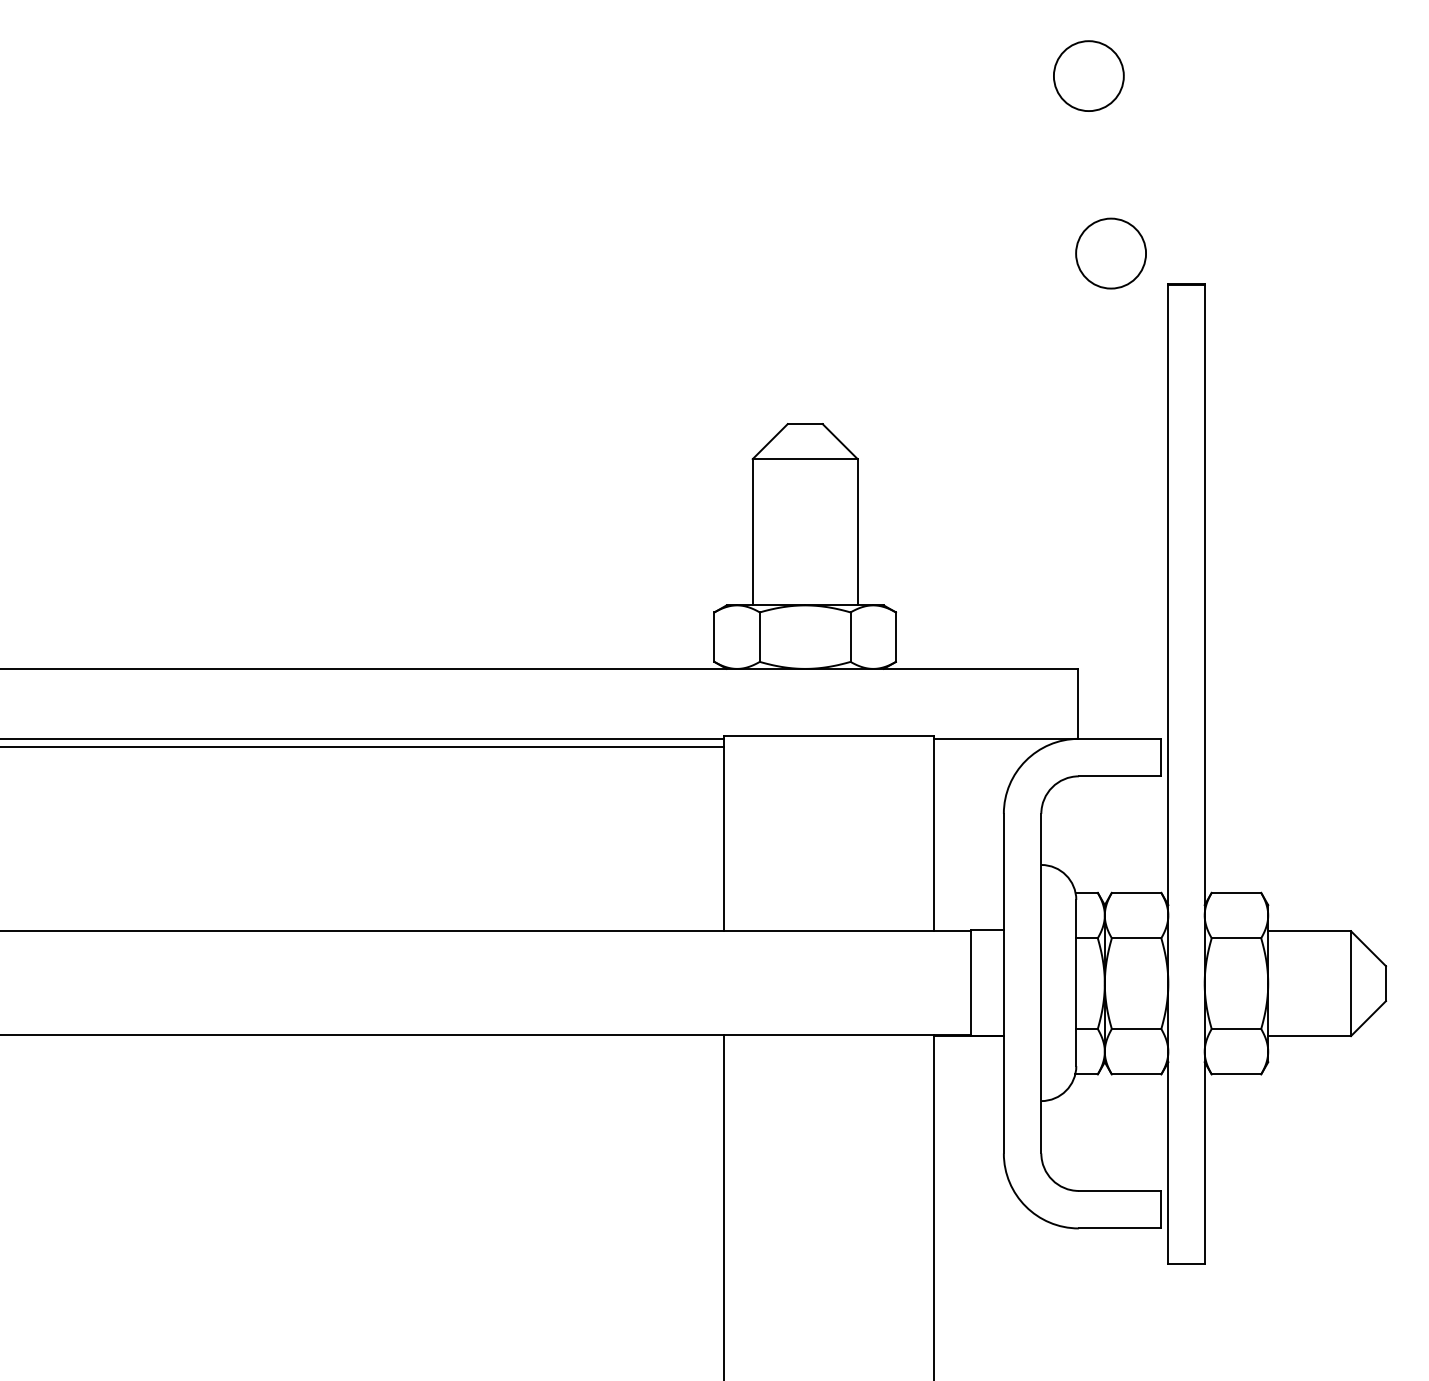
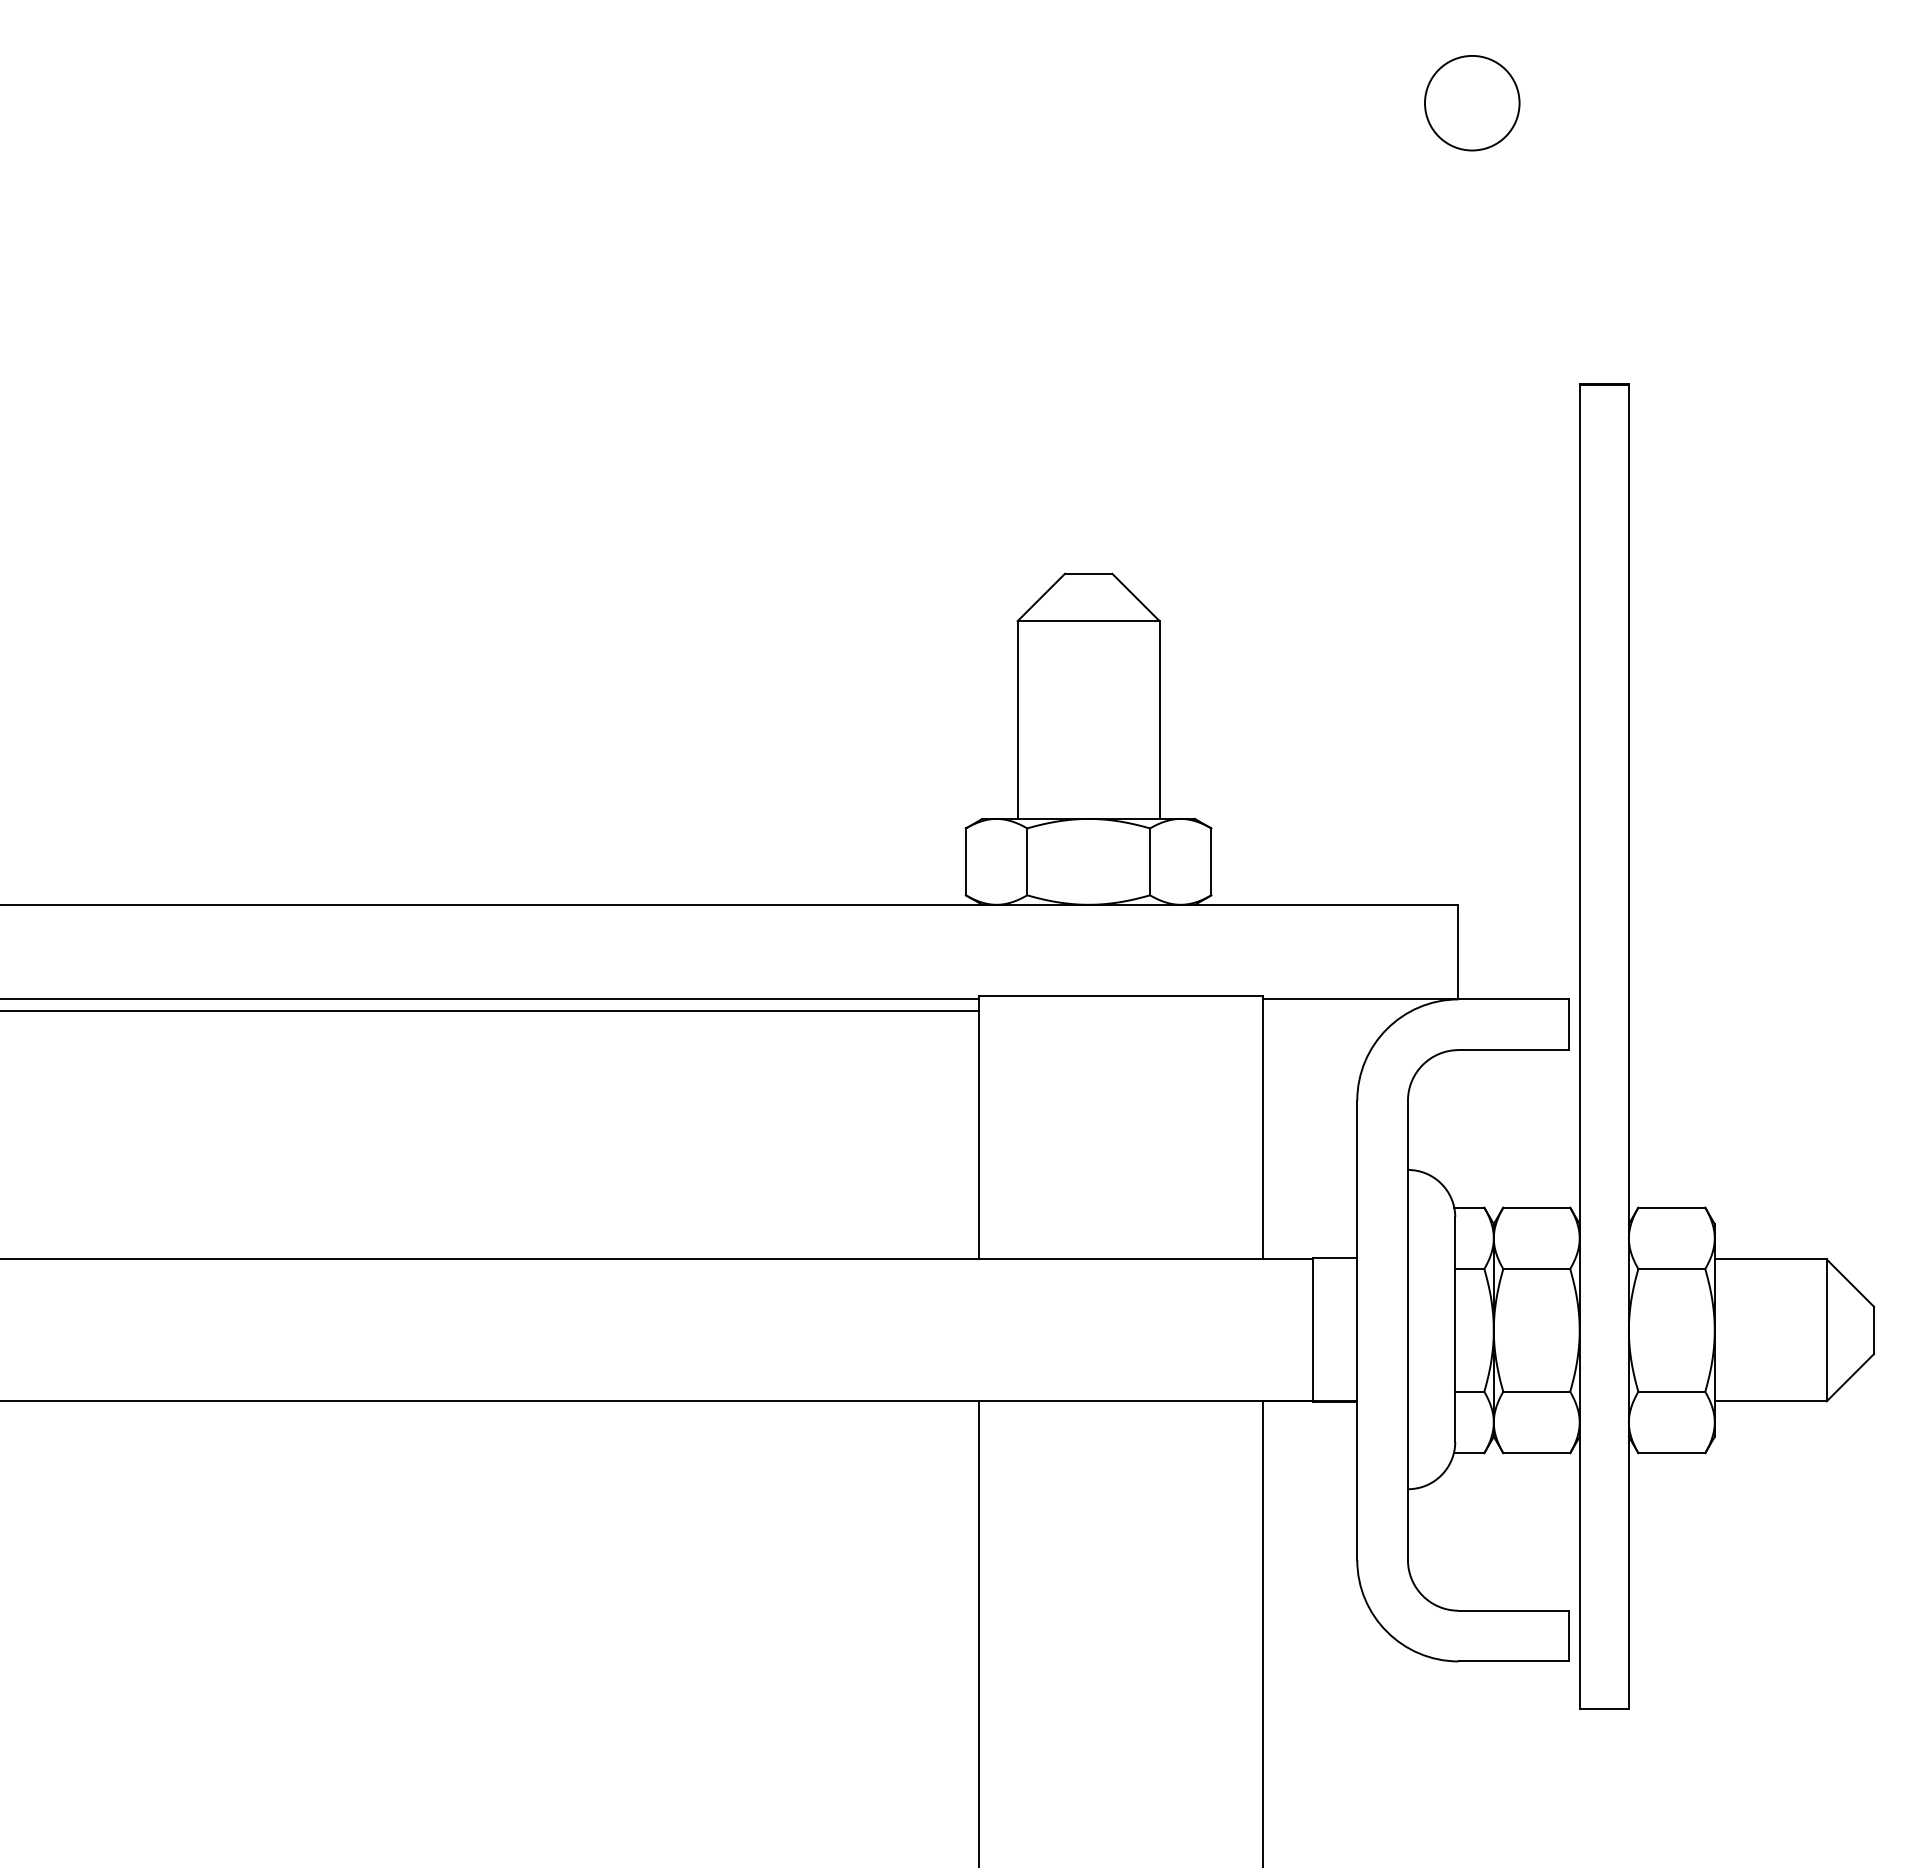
circle: (1111, 253) -> (1502, 343), removed

